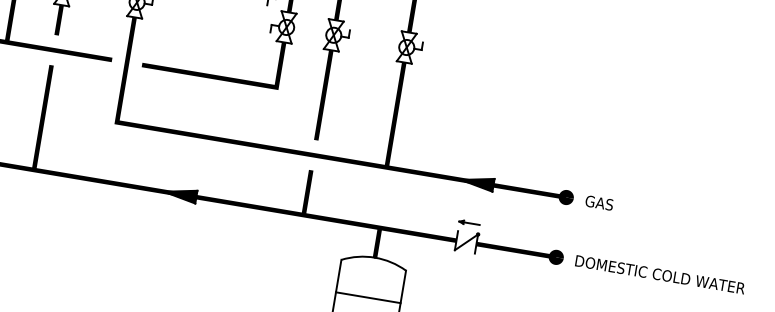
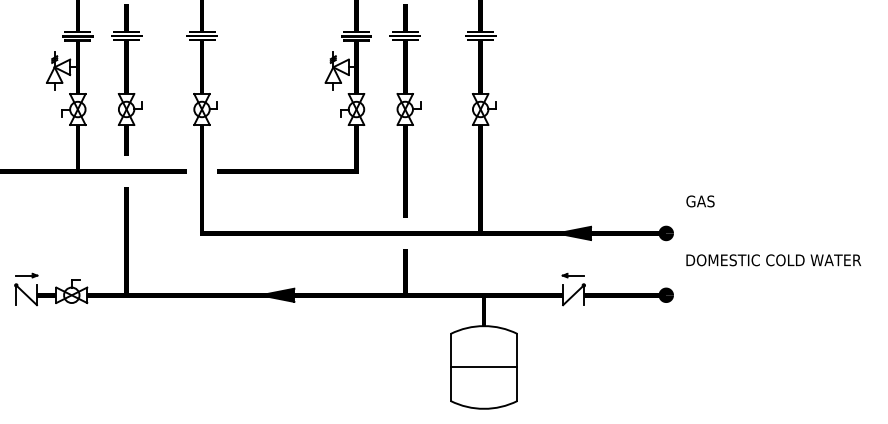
text: (599, 203) -> (700, 201), moved
text: (660, 274) -> (773, 260), moved

